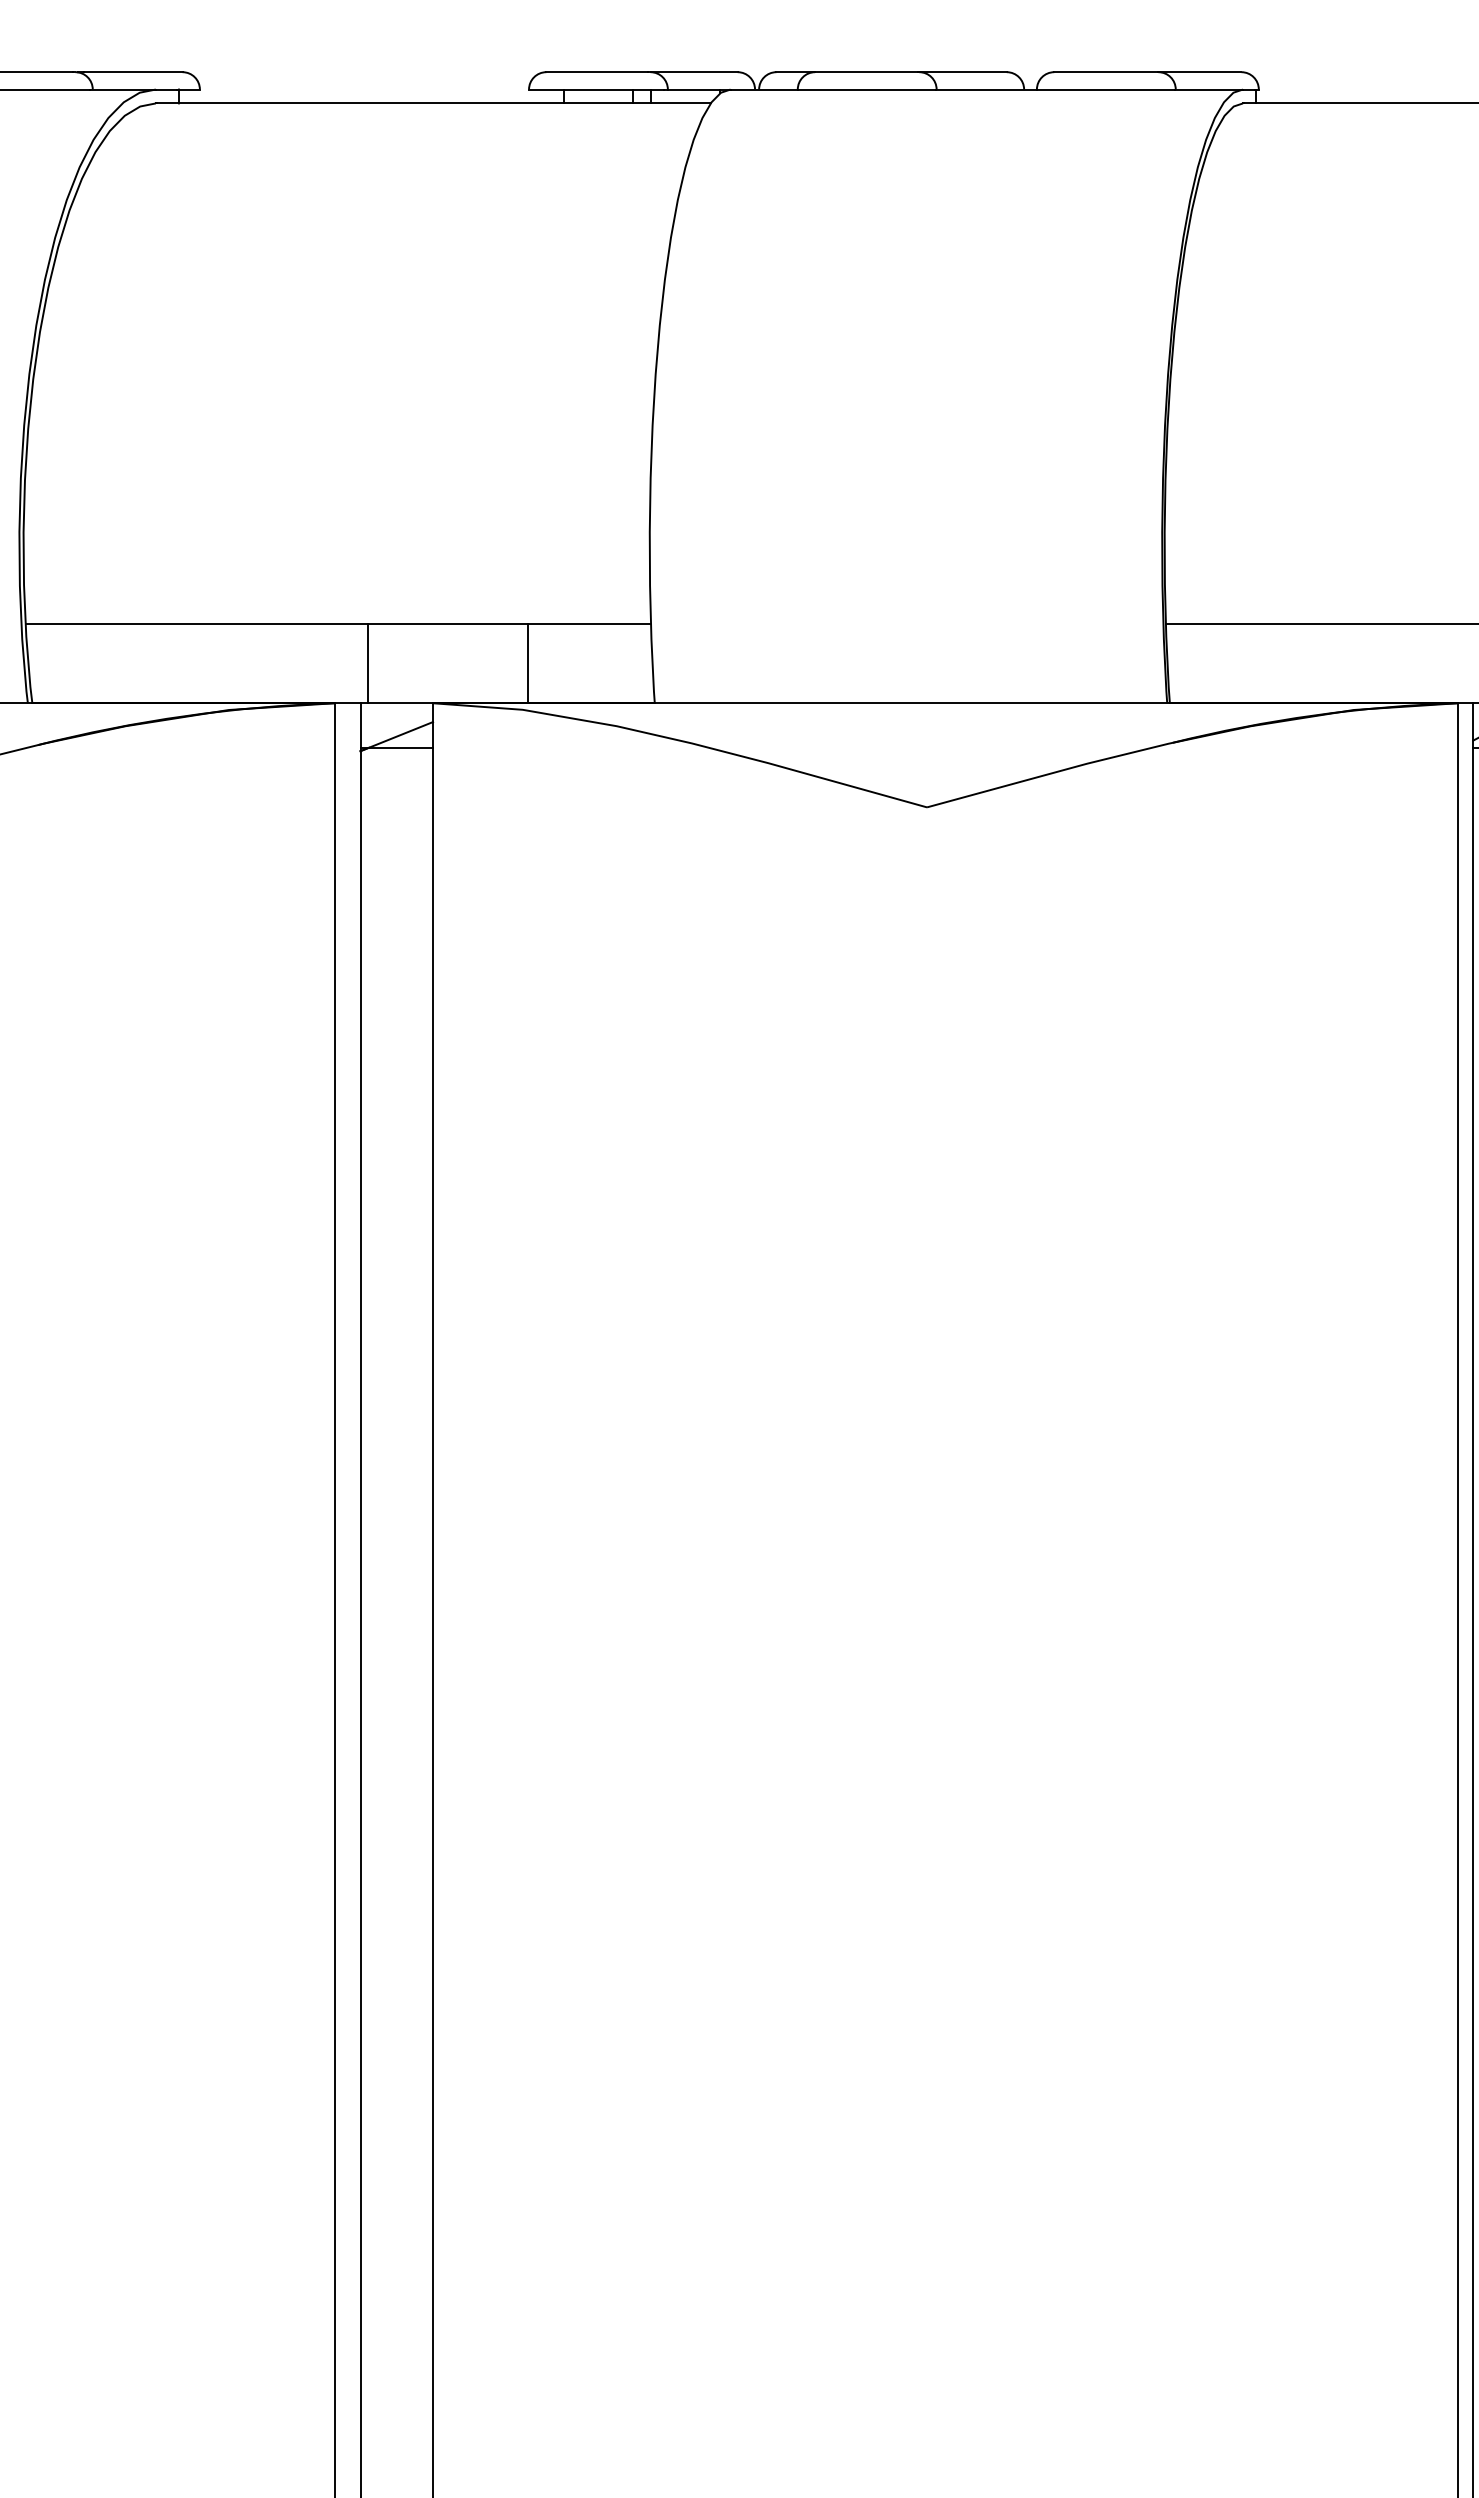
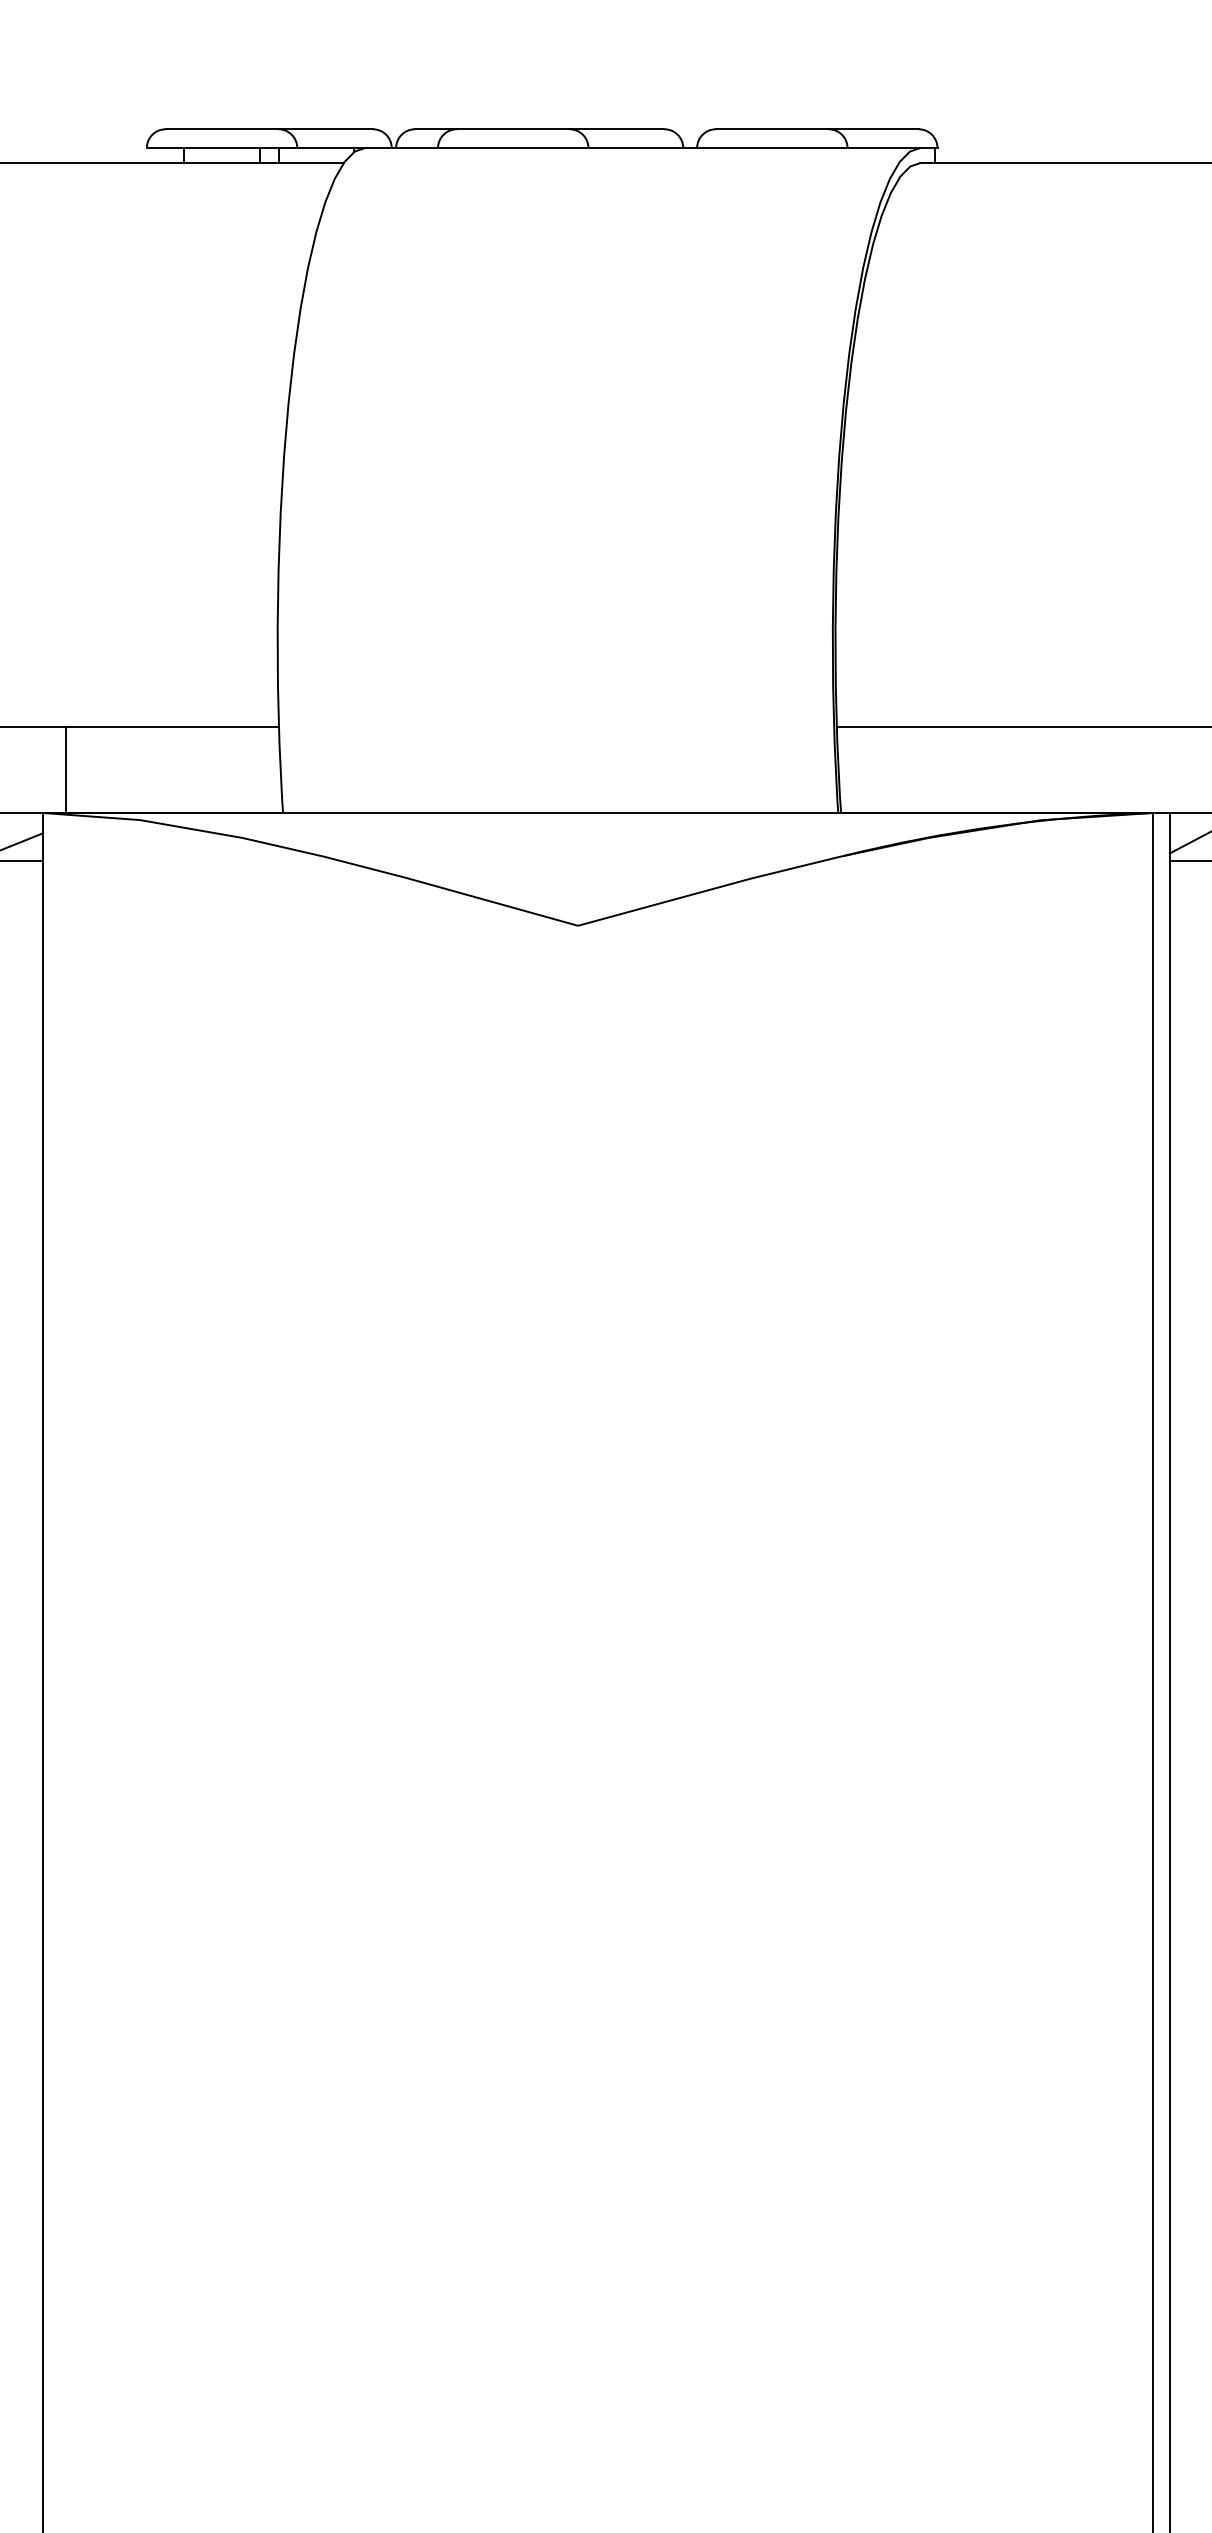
line: (527, 663) -> (66, 769), moved

